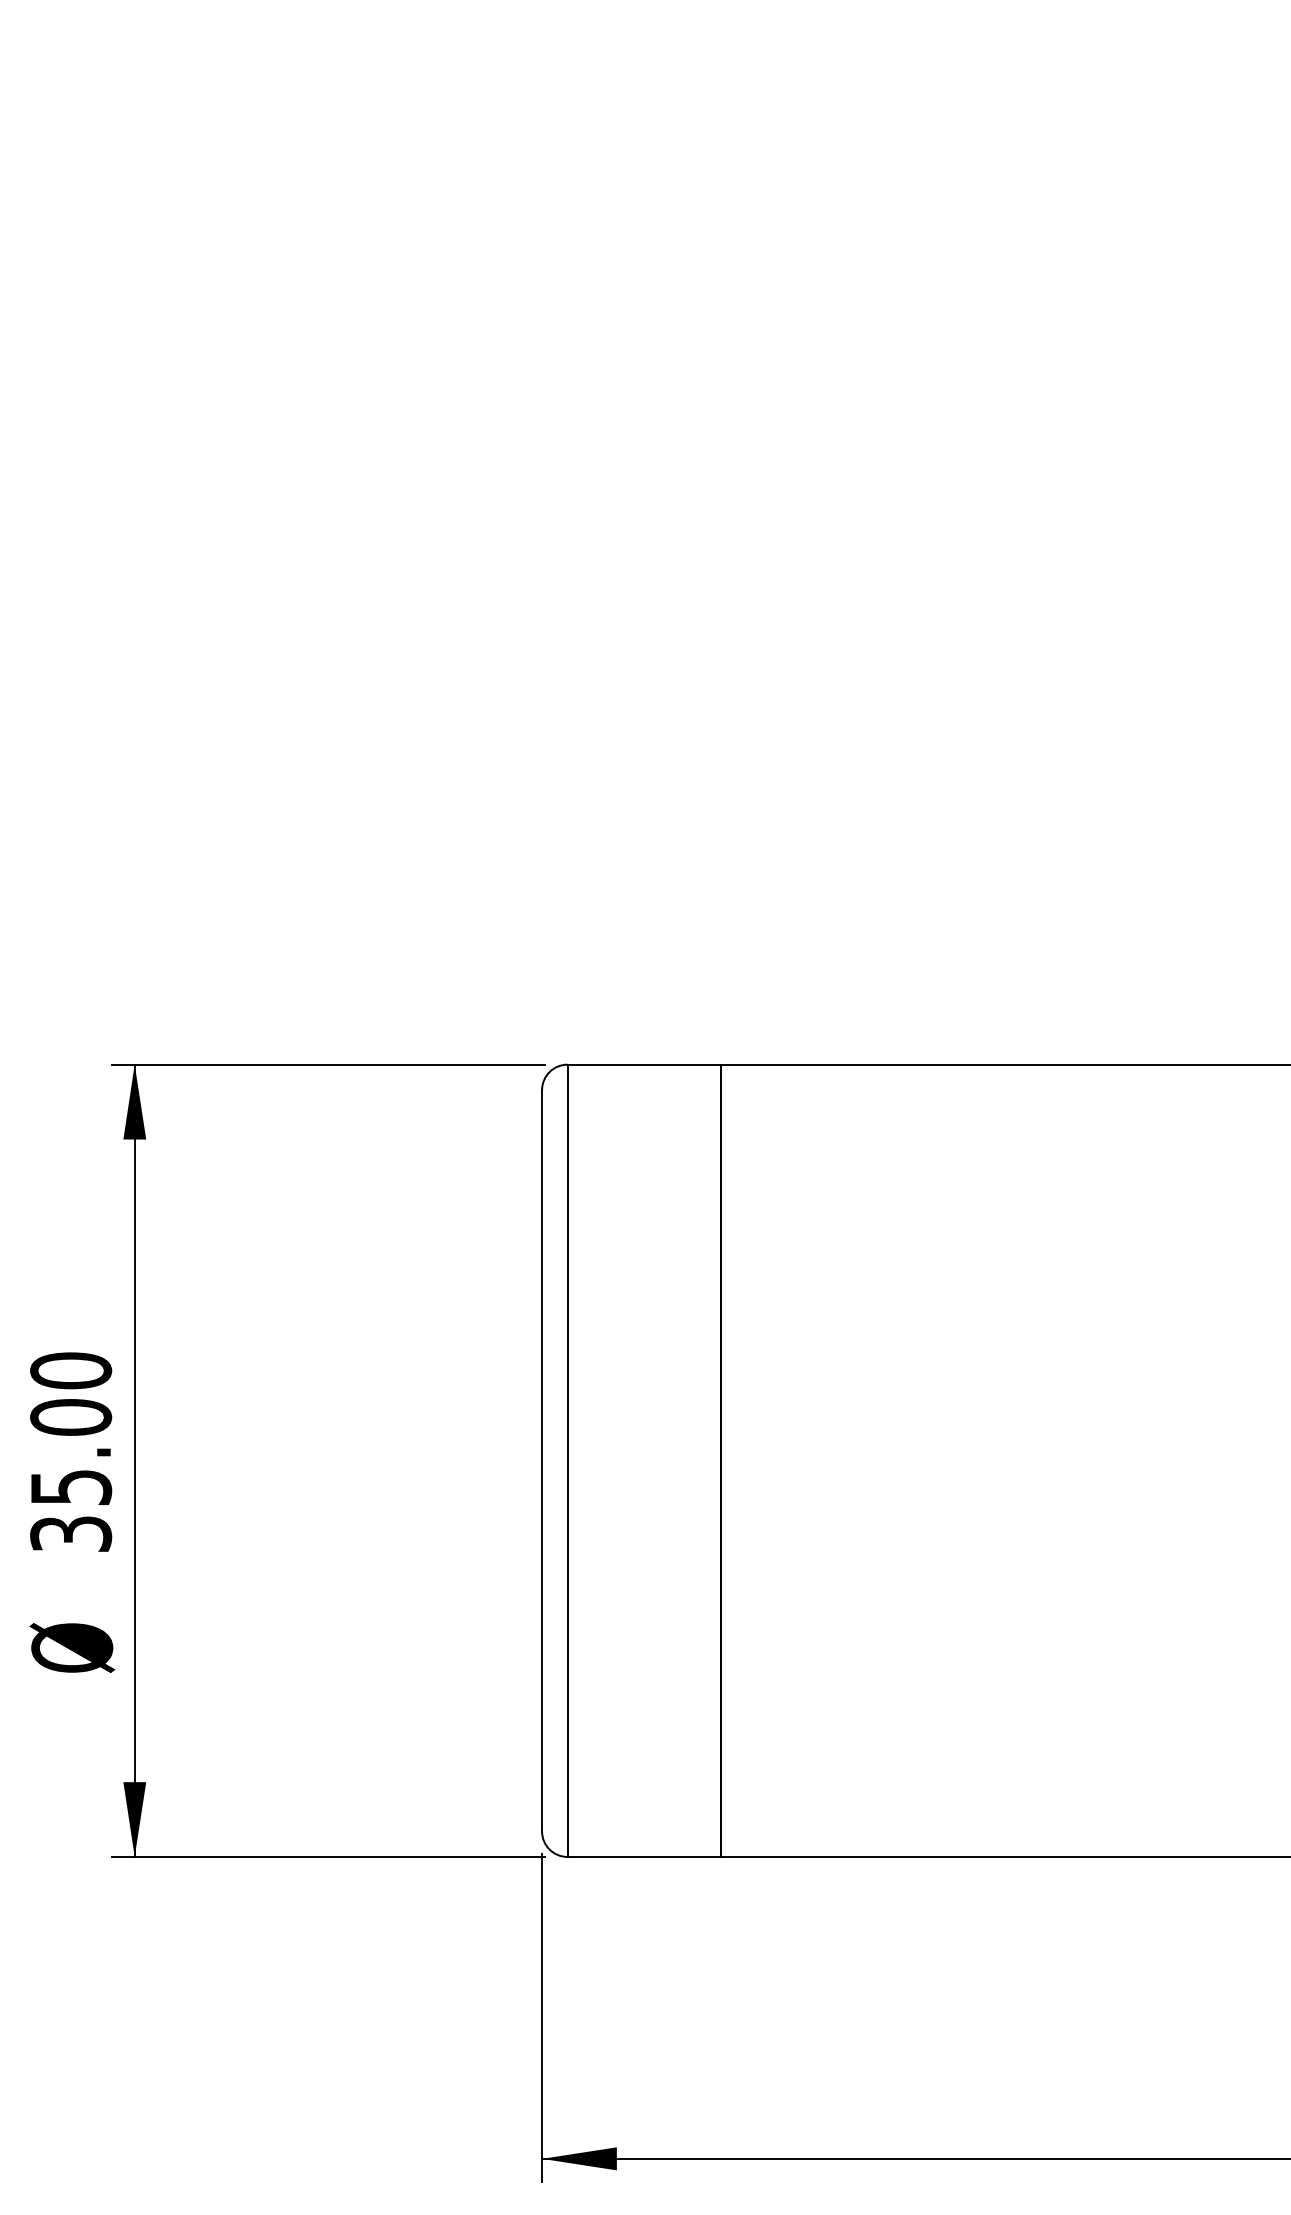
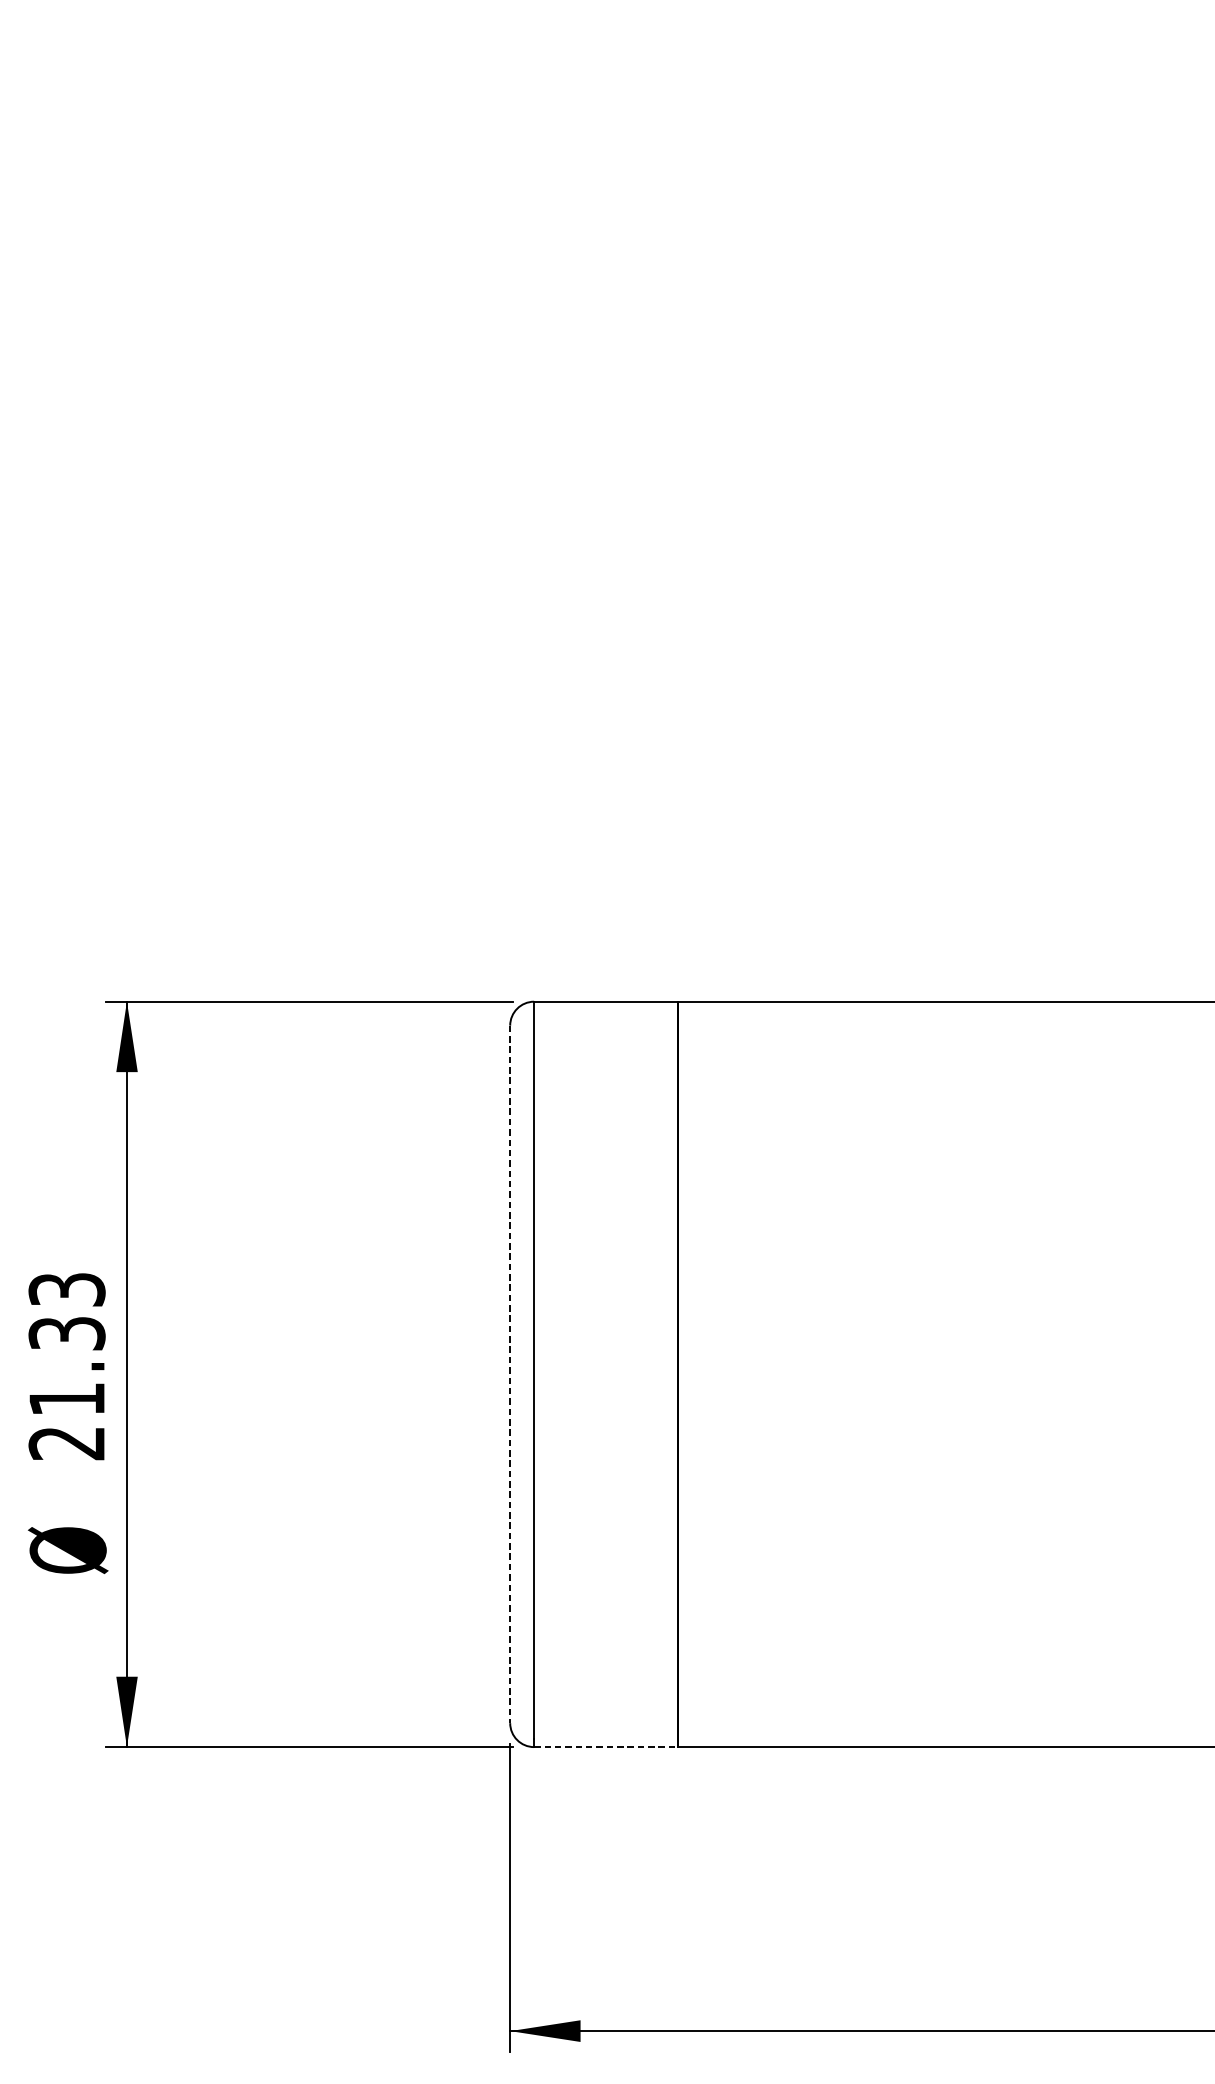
text: (71, 1451) -> (67, 1365), 35.00 -> 21.33
line: (542, 1460) -> (510, 1374), solid -> dashed
line: (644, 1856) -> (606, 1746), solid -> dashed

